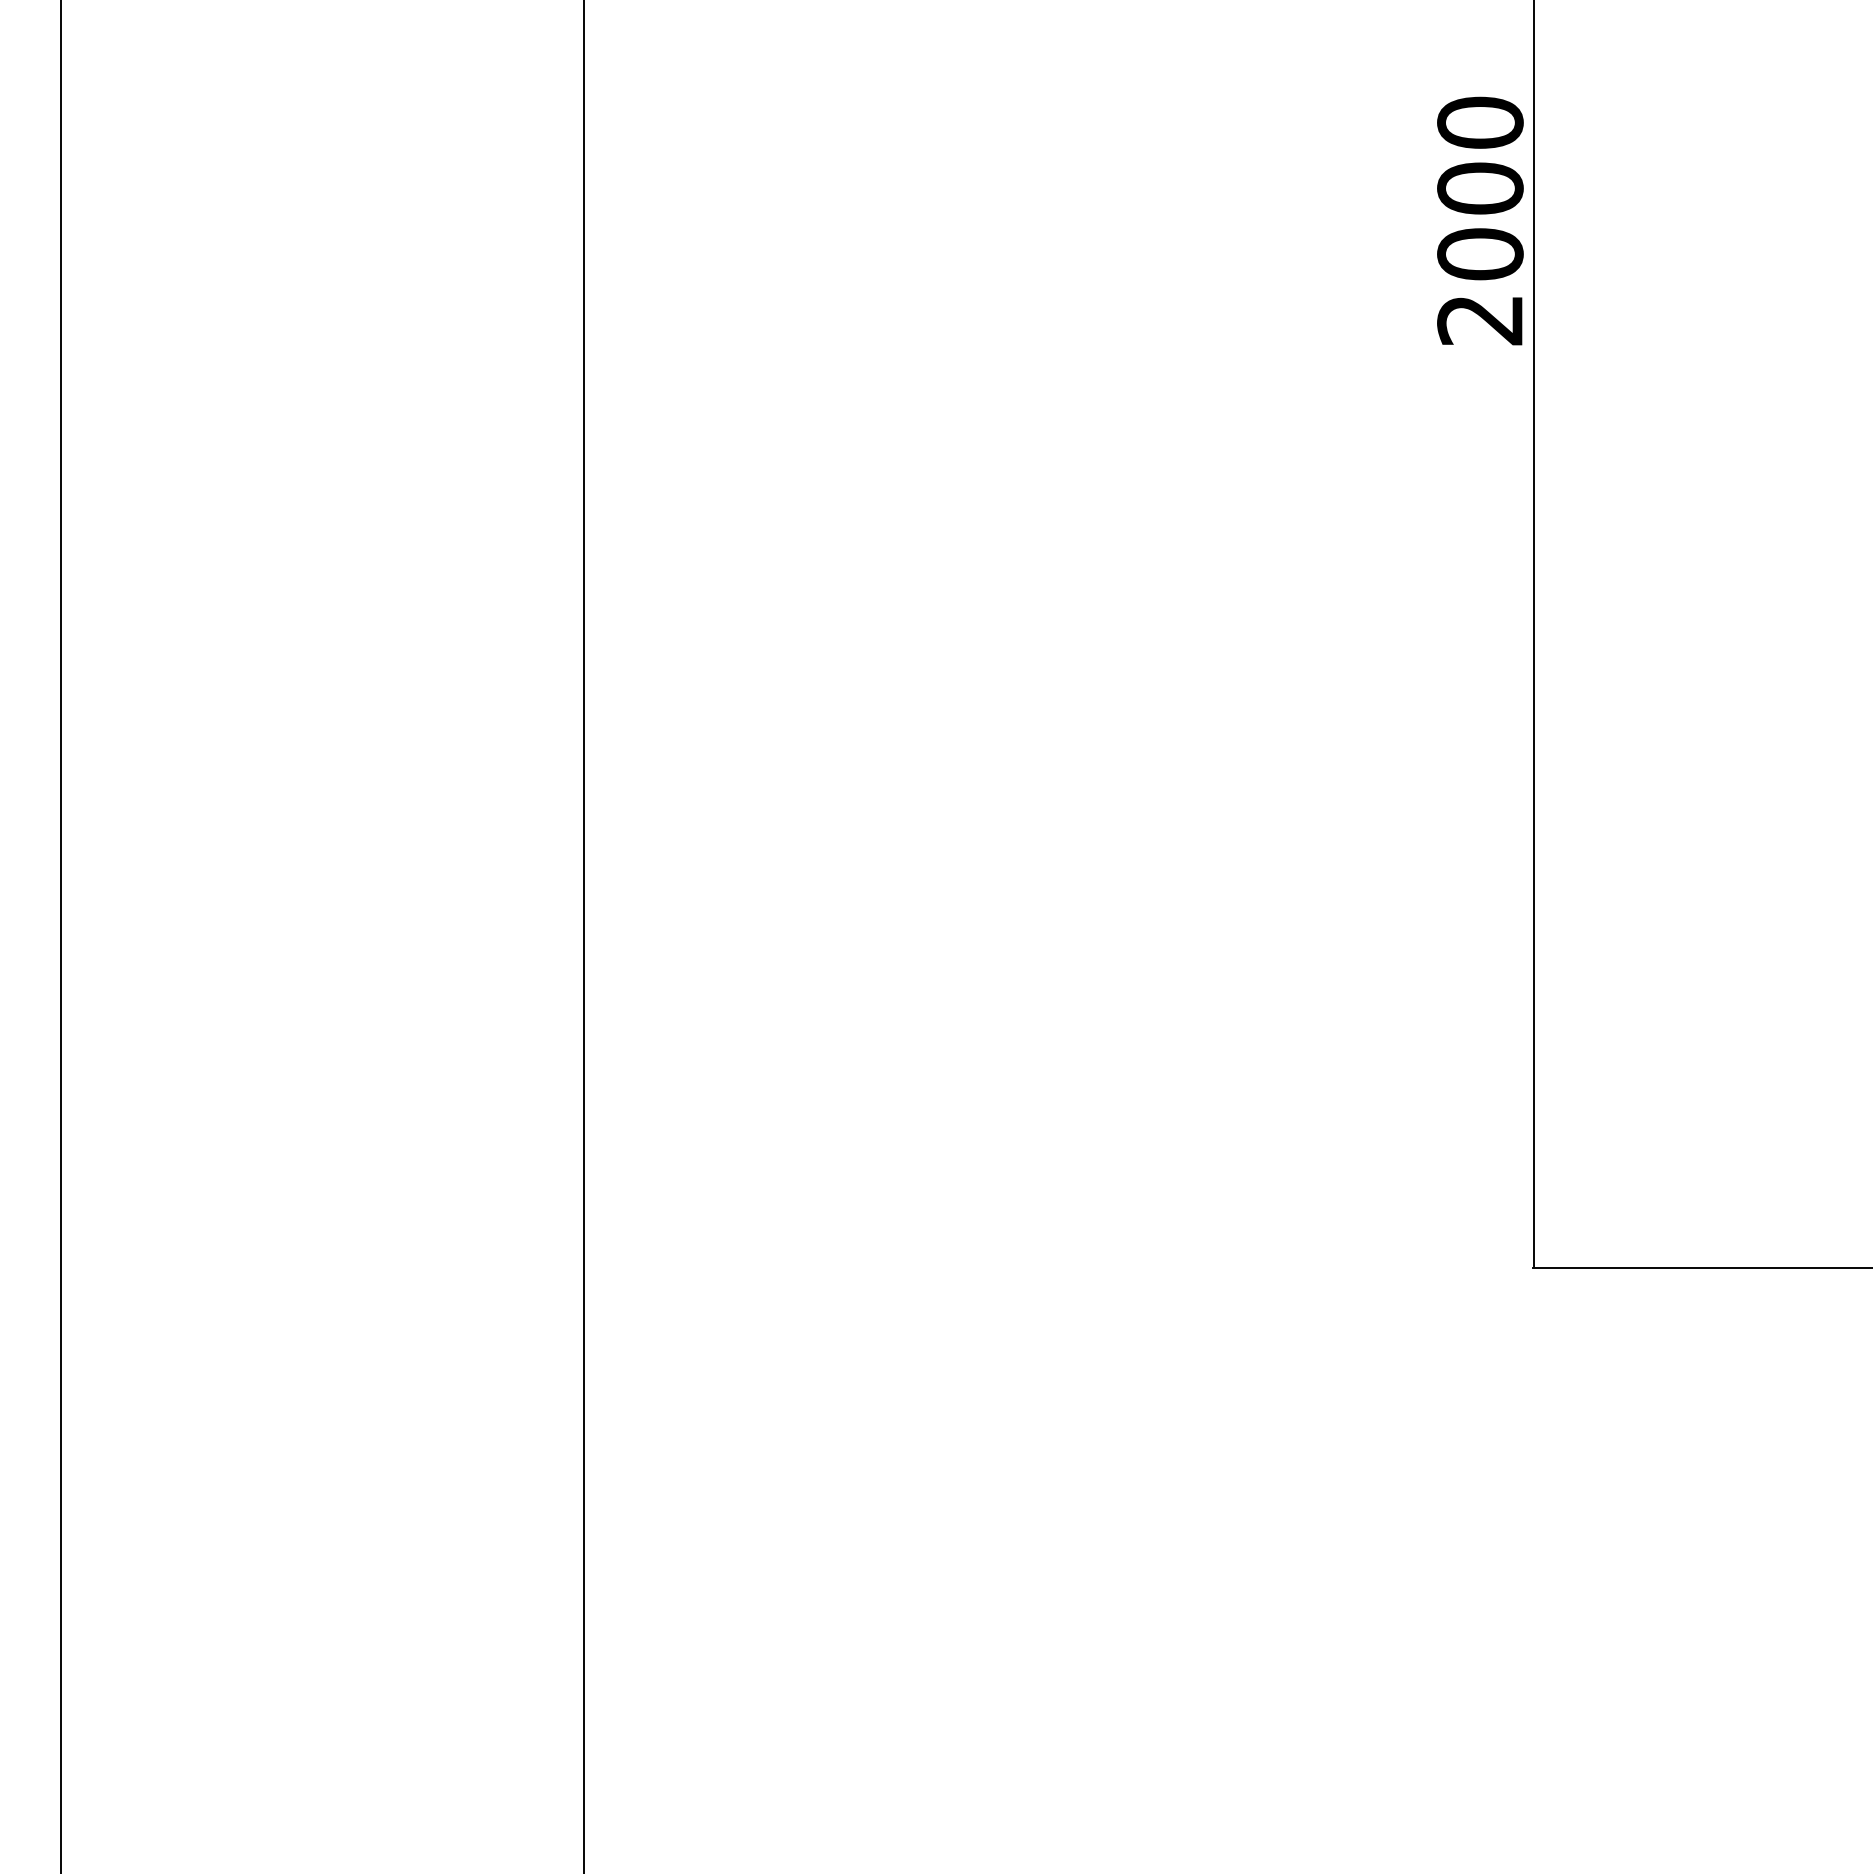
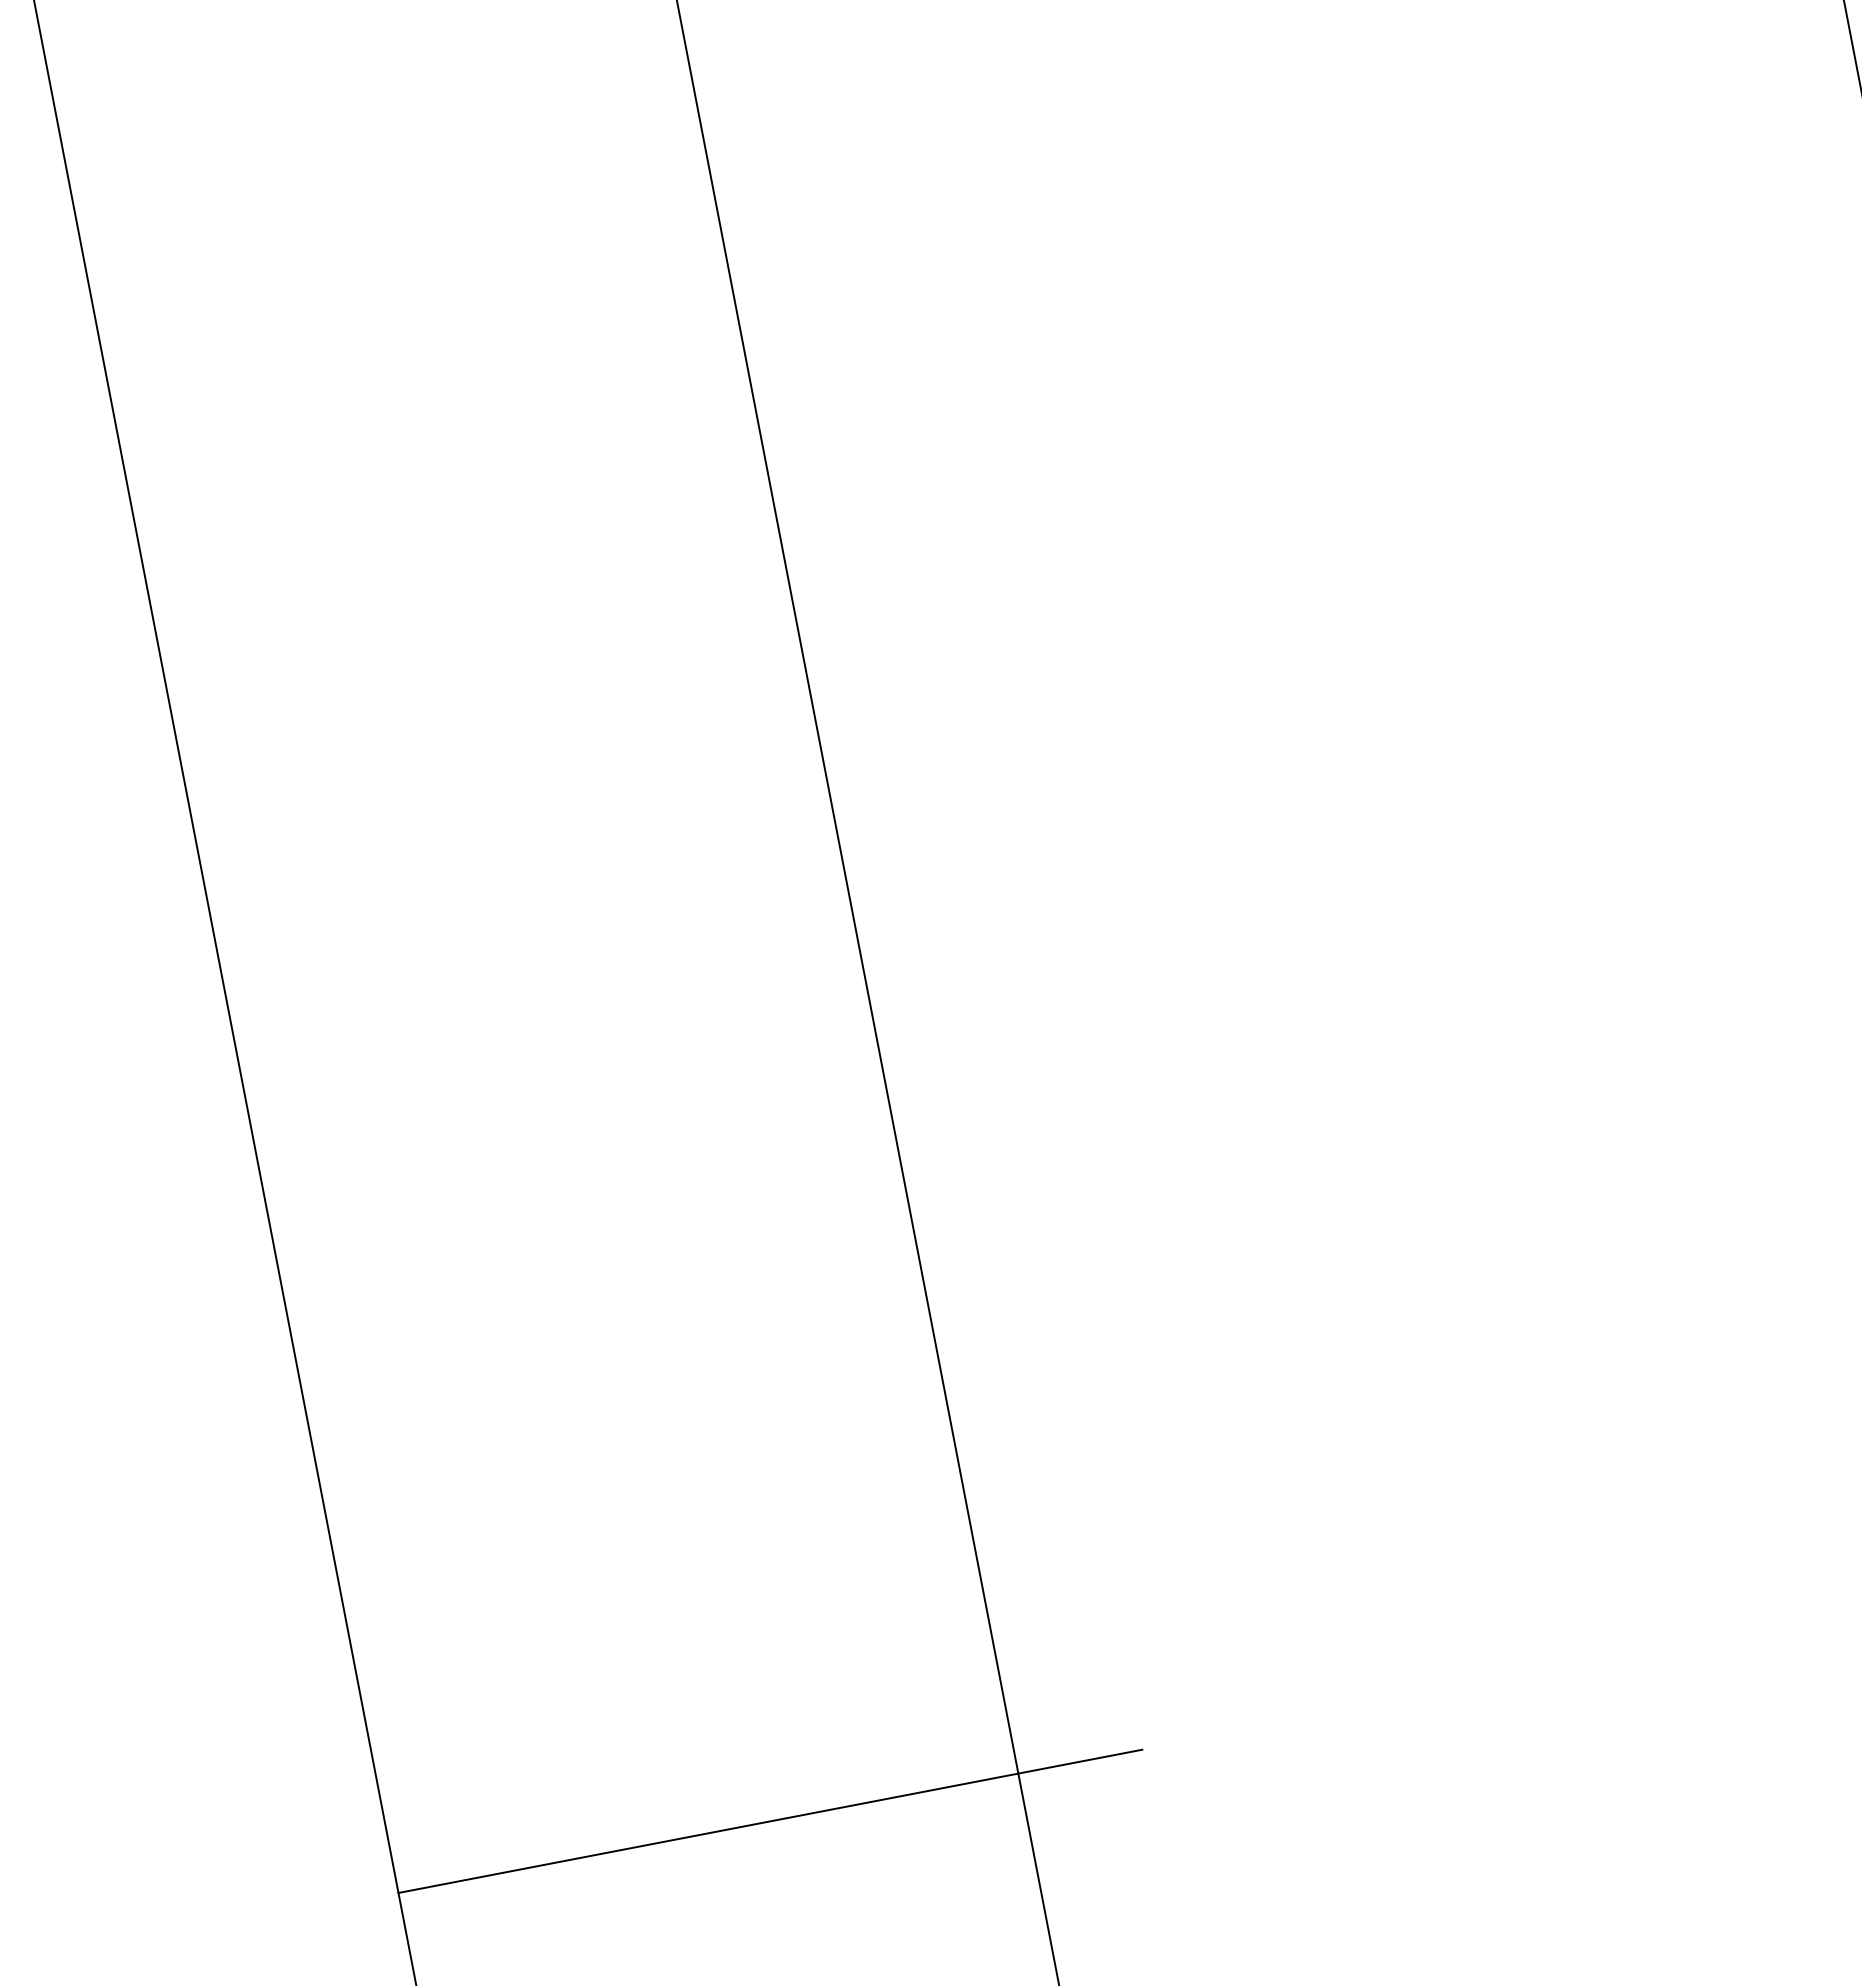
line: (374, 1772) -> (770, 1821), added

